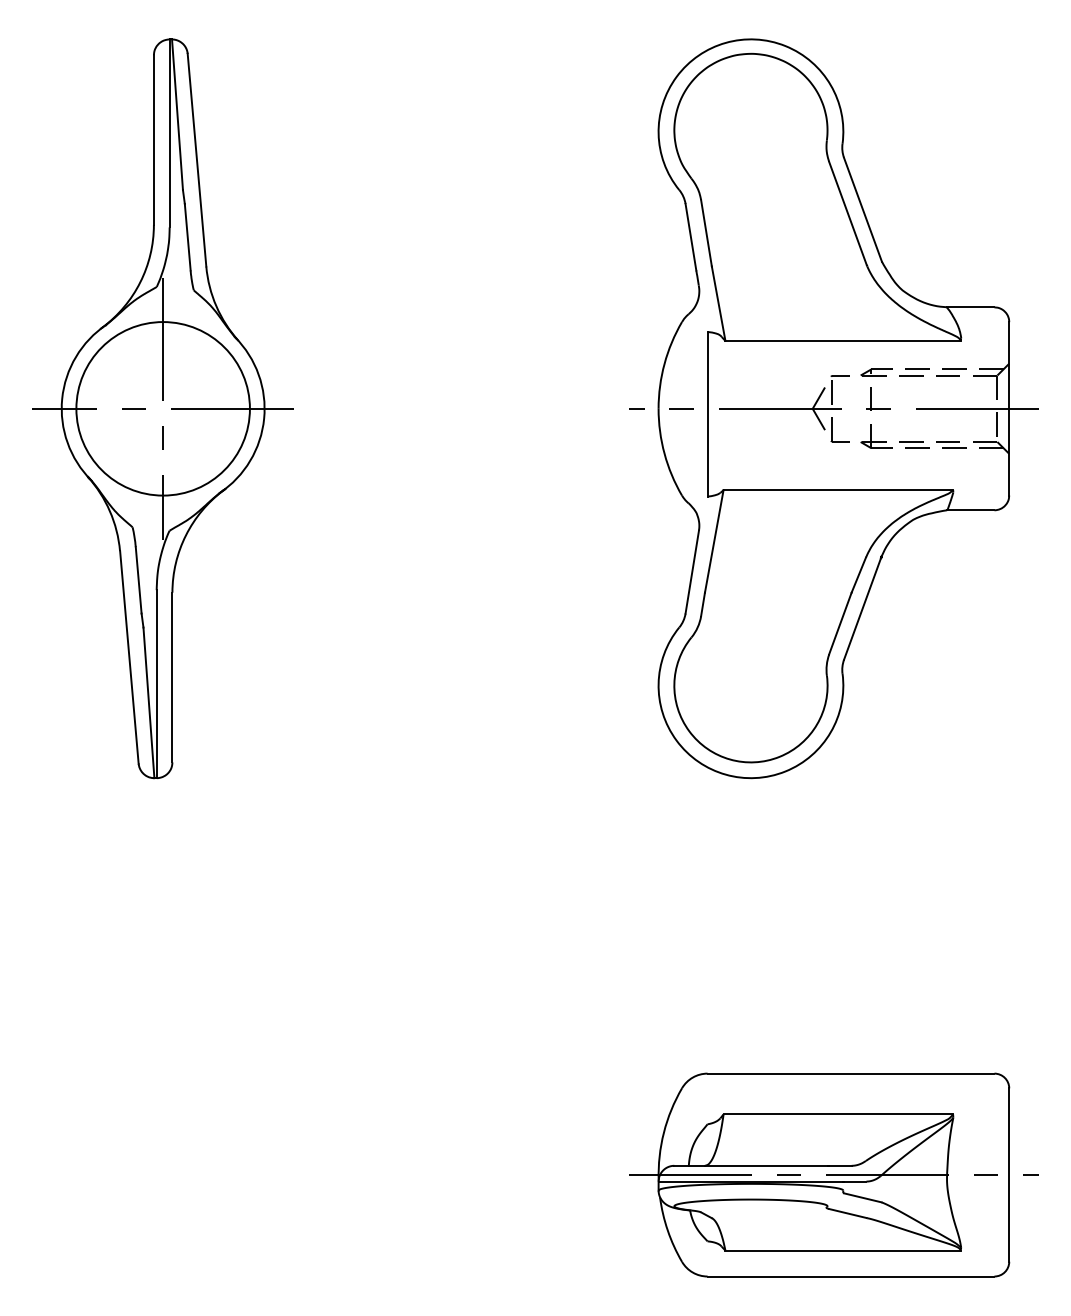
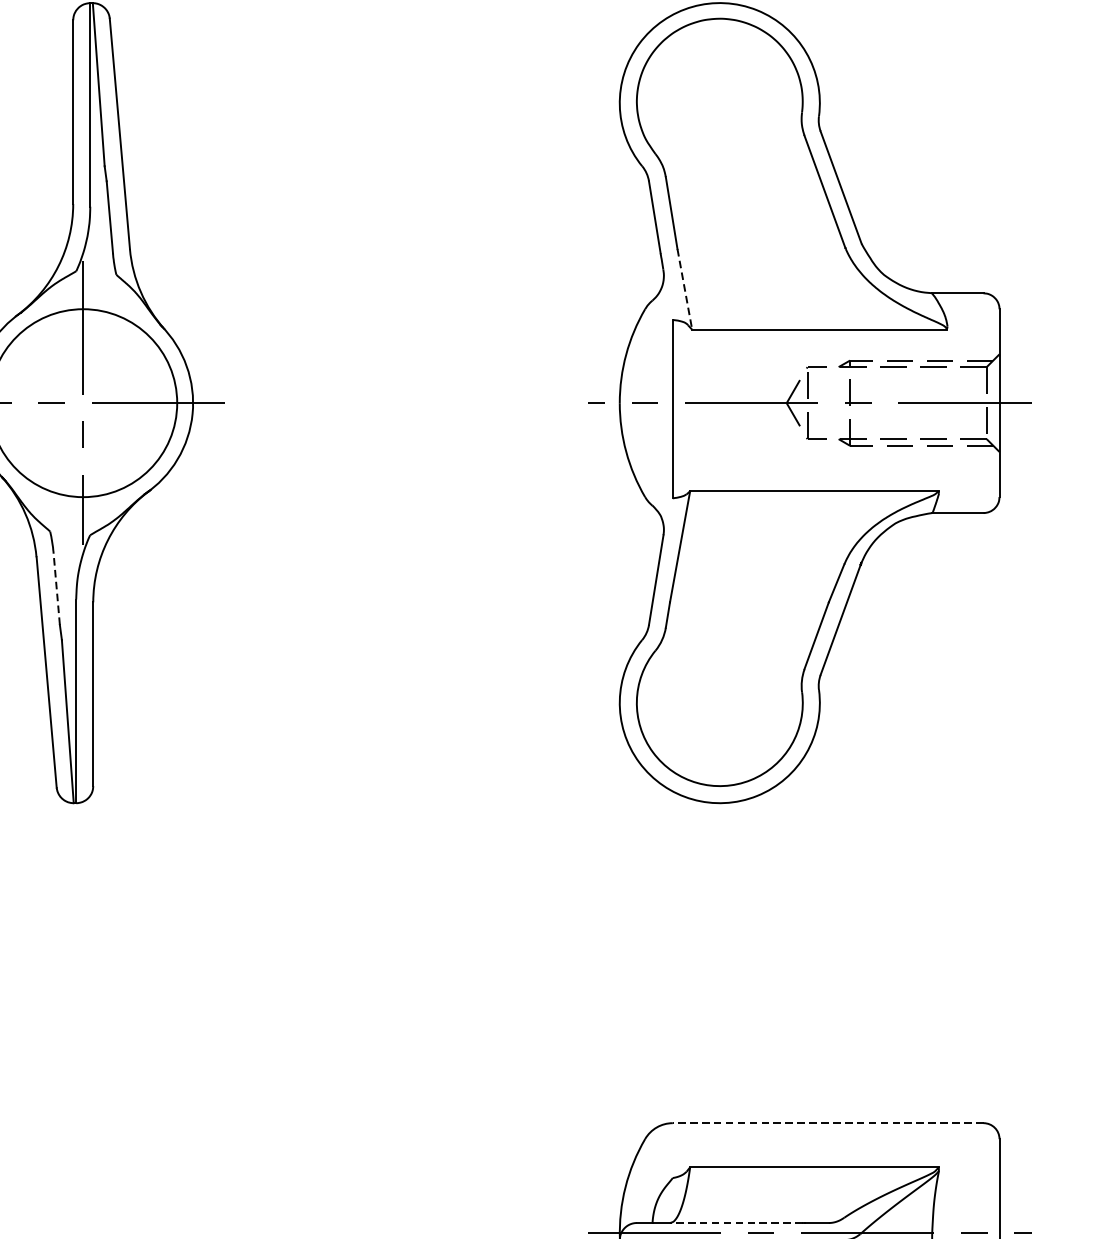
line: (718, 303) -> (684, 289), solid -> dashed
line: (138, 579) -> (56, 588), solid -> dashed
line: (850, 1073) -> (827, 1123), solid -> dashed
line: (765, 1165) -> (735, 1222), solid -> dashed

